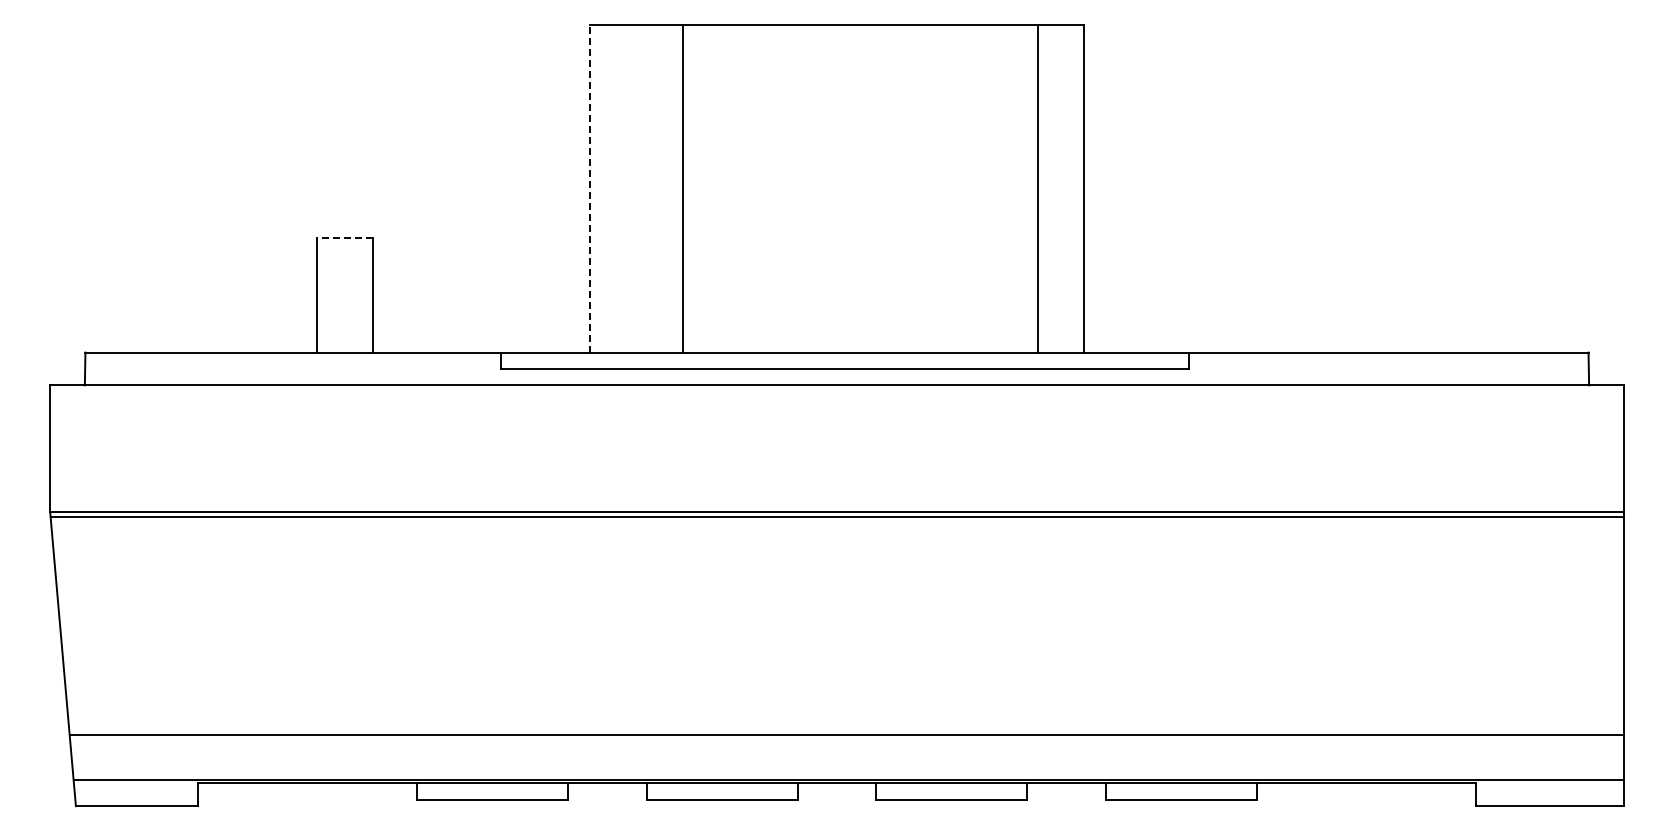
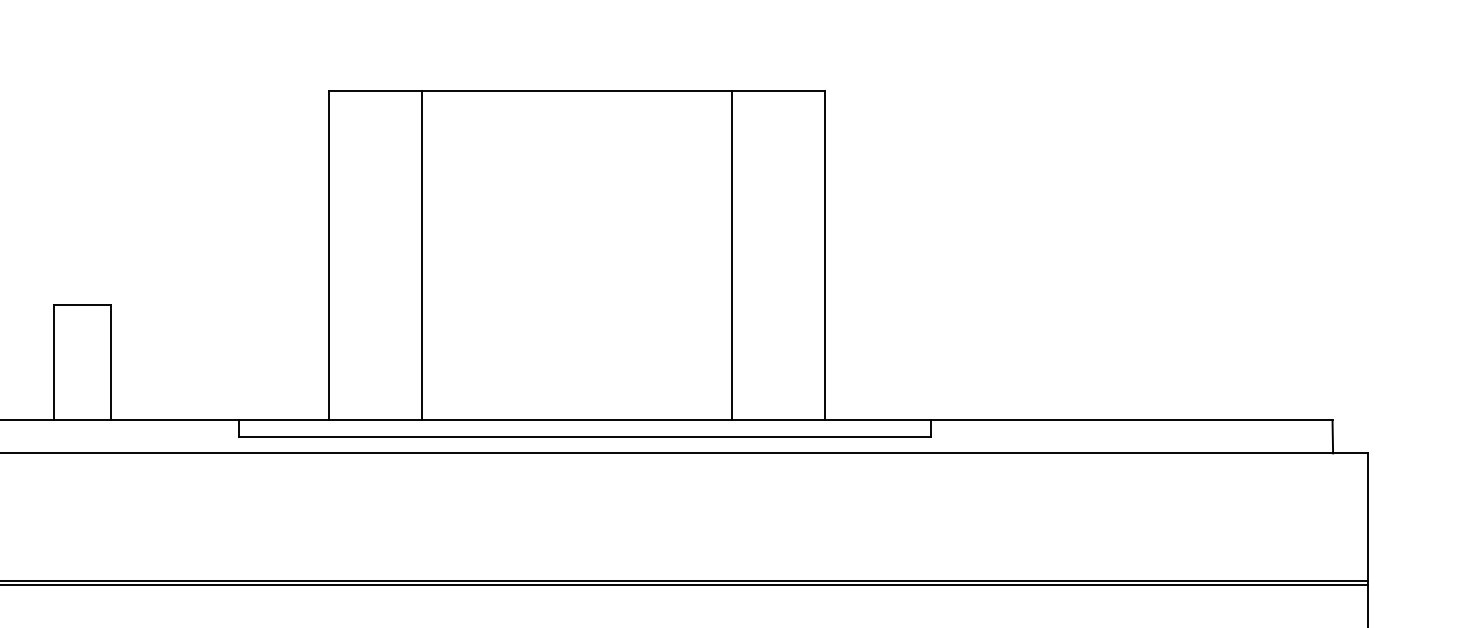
line: (590, 188) -> (328, 255), dashed -> solid
line: (1038, 188) -> (732, 255), moved
line: (344, 237) -> (81, 304), dashed -> solid

